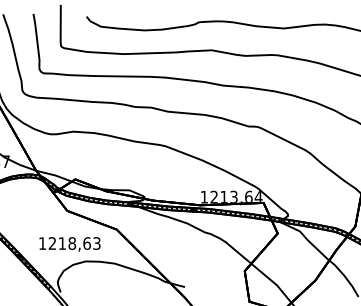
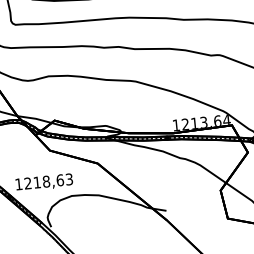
text: (69, 244) -> (43, 182), moved

